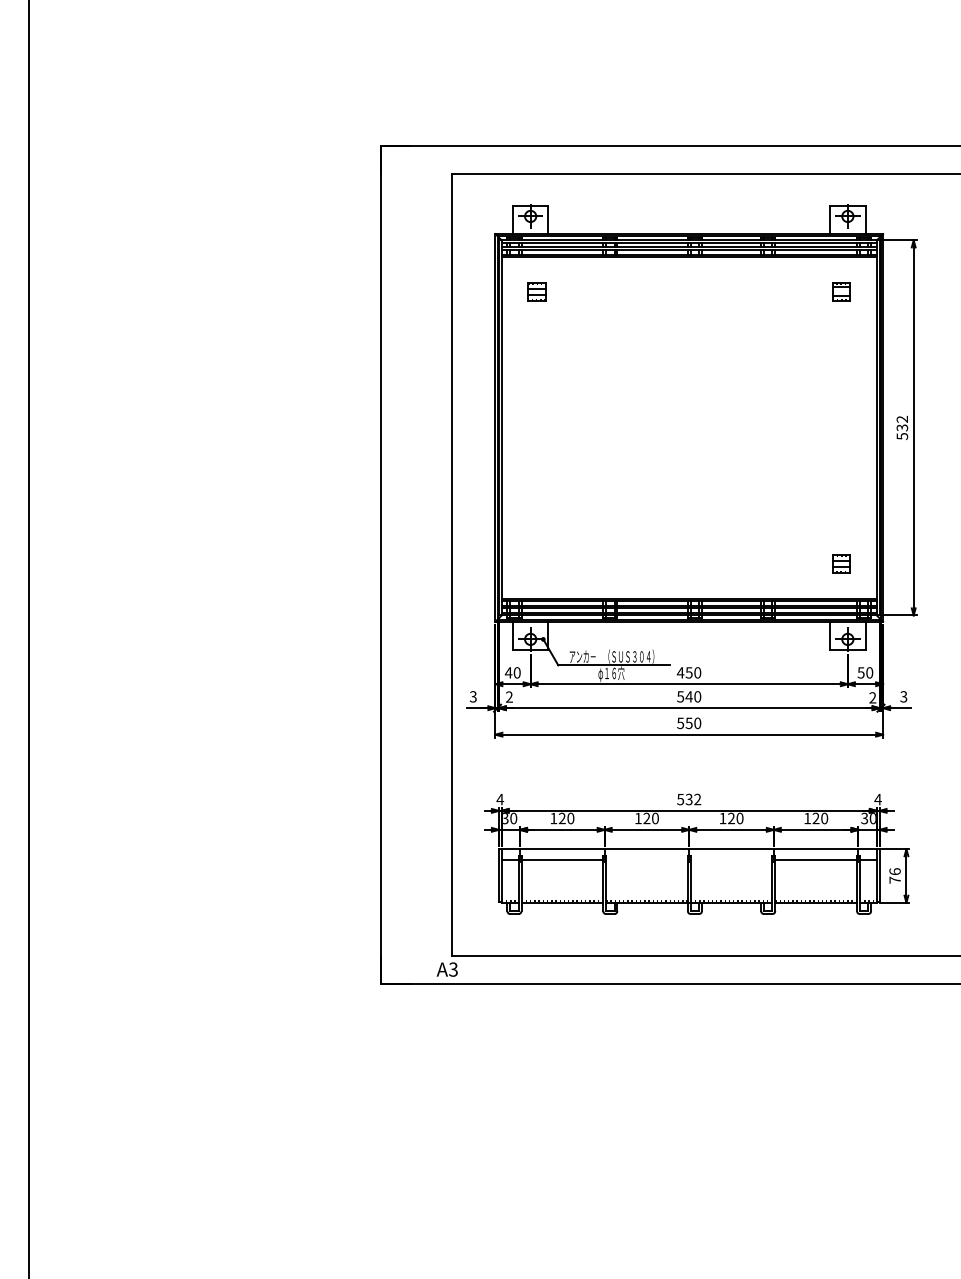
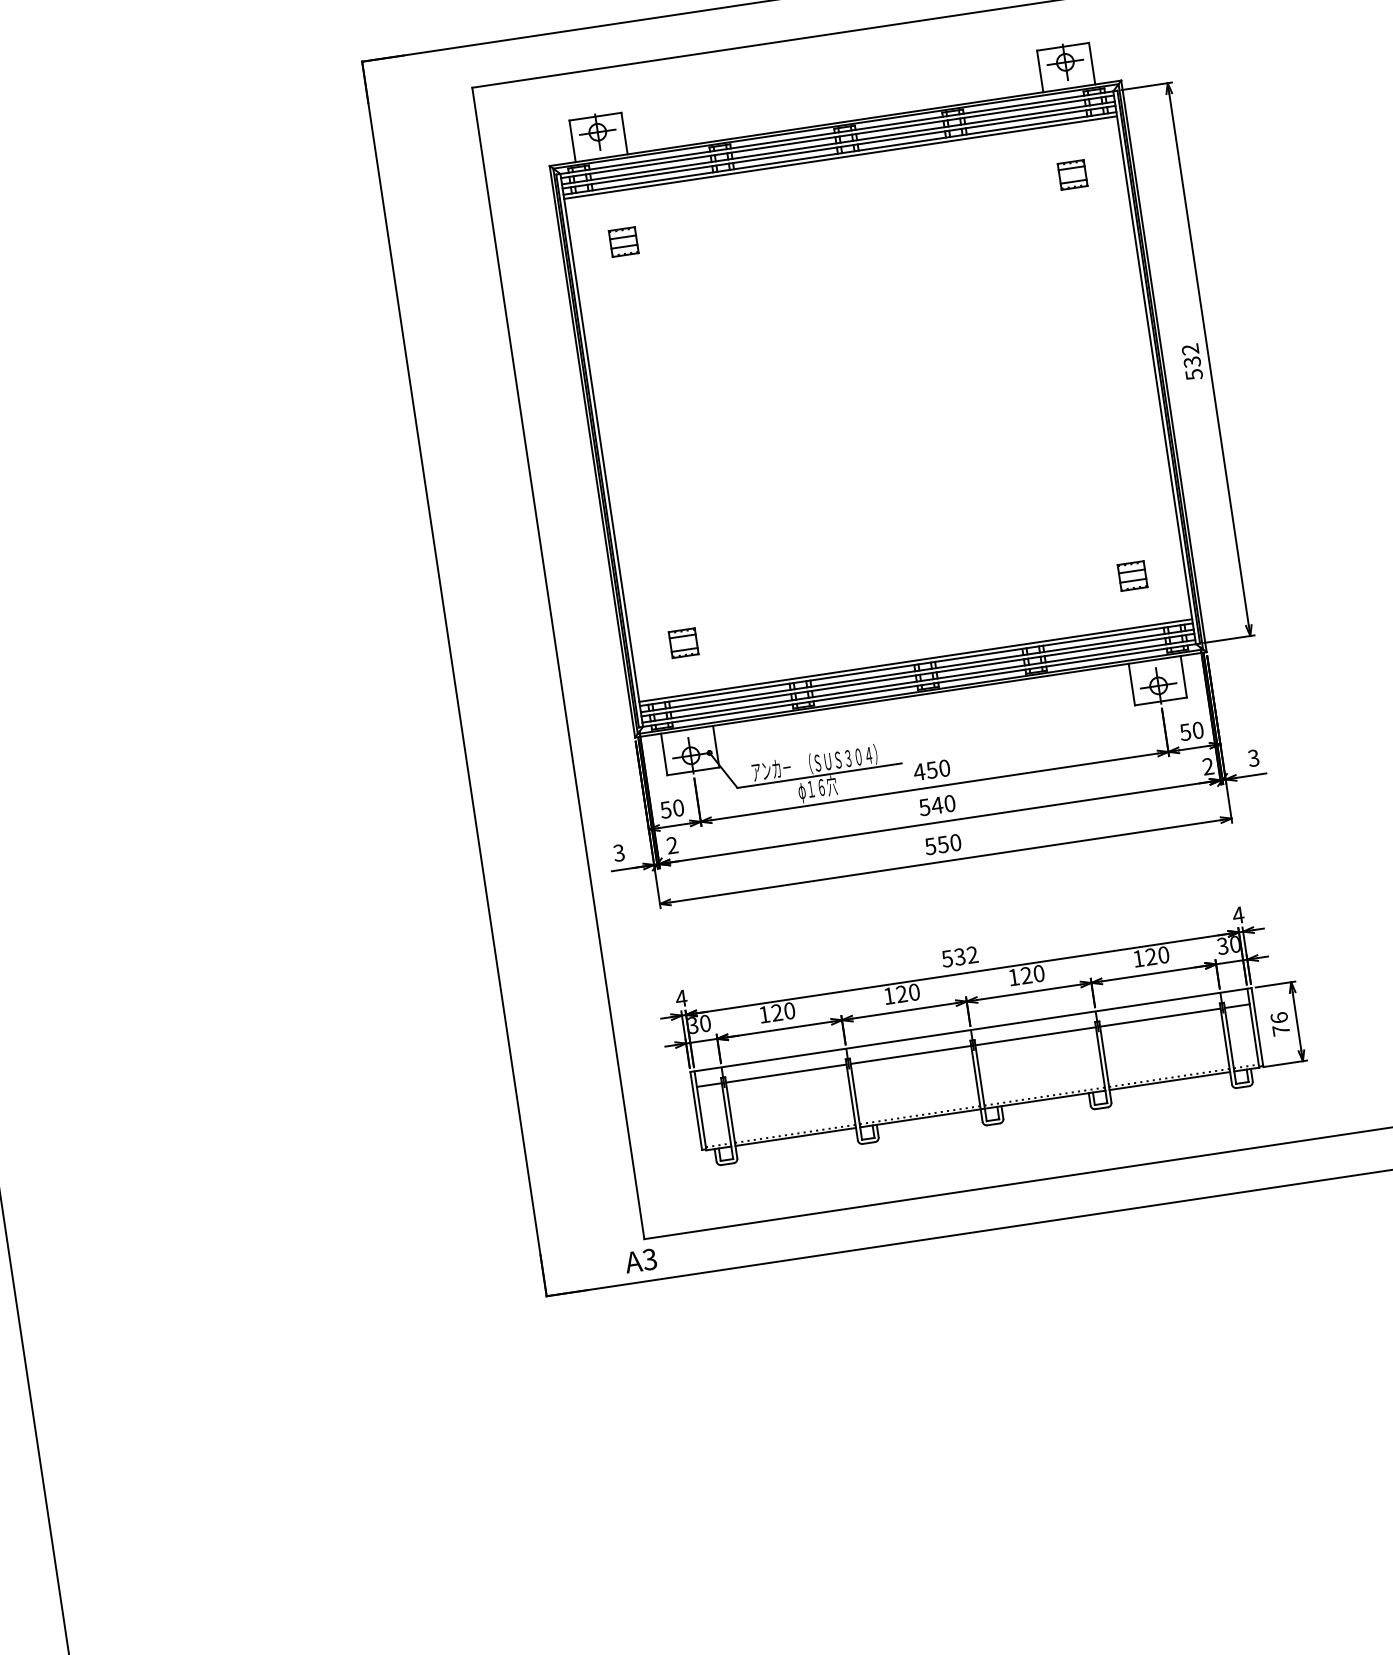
part: (536, 563) -> (682, 642), added
text: (508, 672) -> (665, 809), 40 -> 50
line: (689, 859) -> (973, 1045), added

